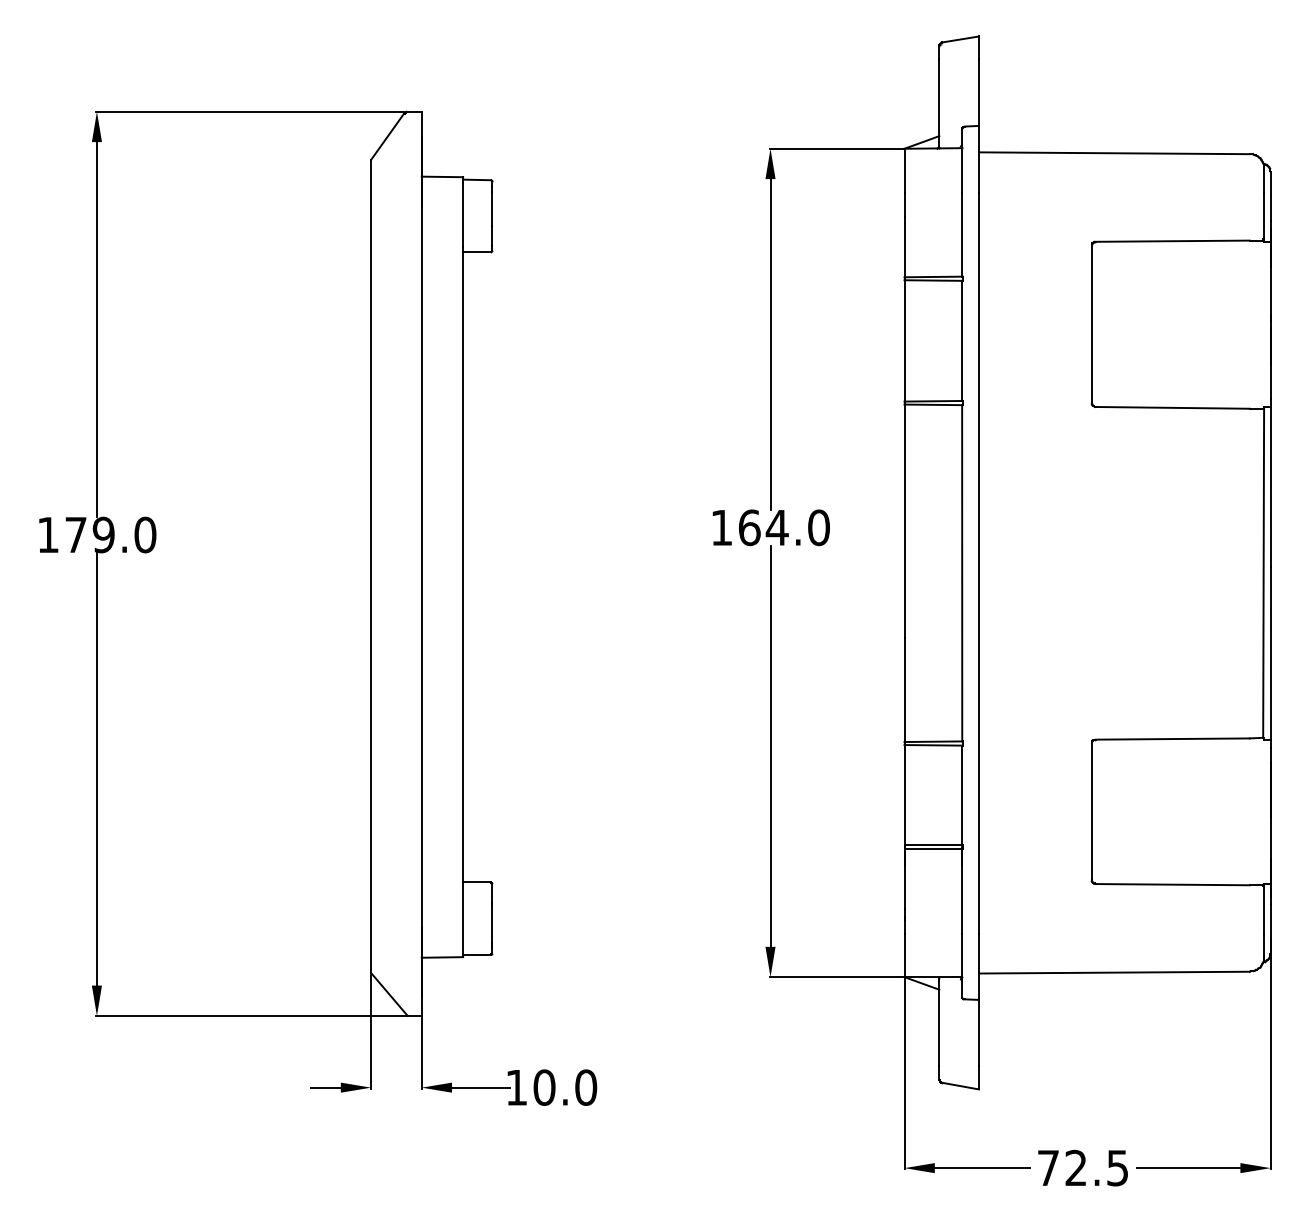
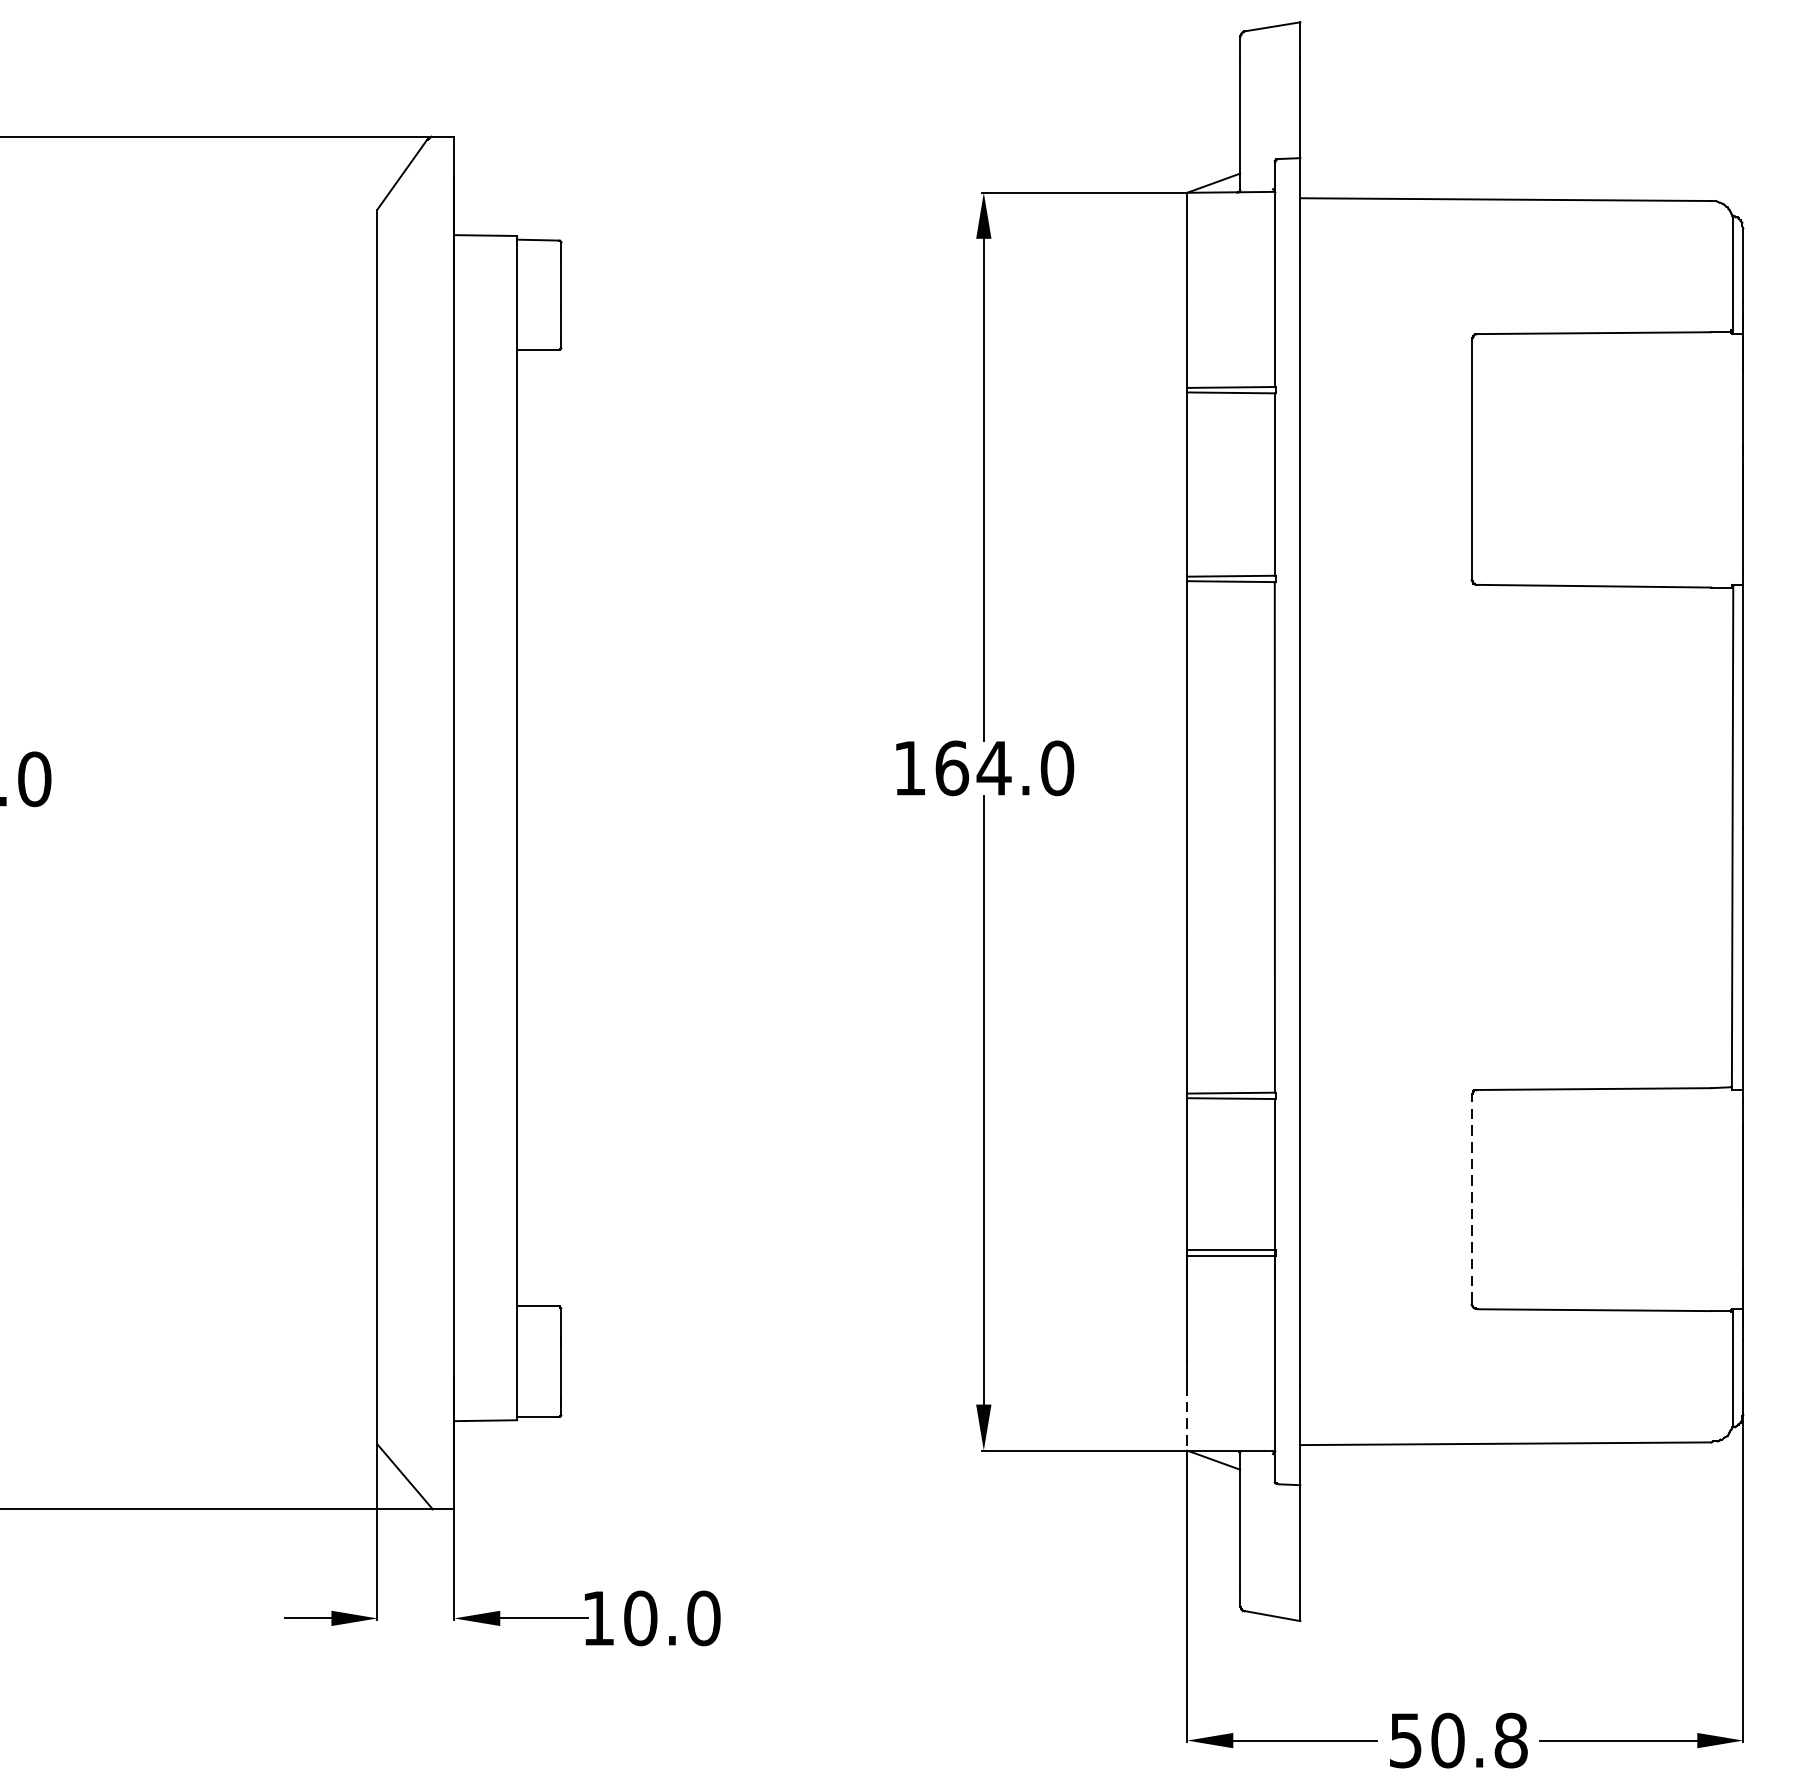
line: (1091, 811) -> (1471, 1199), solid -> dashed
line: (904, 955) -> (1187, 1417), solid -> dashed
text: (1083, 1167) -> (1459, 1739), 72.5 -> 50.8

